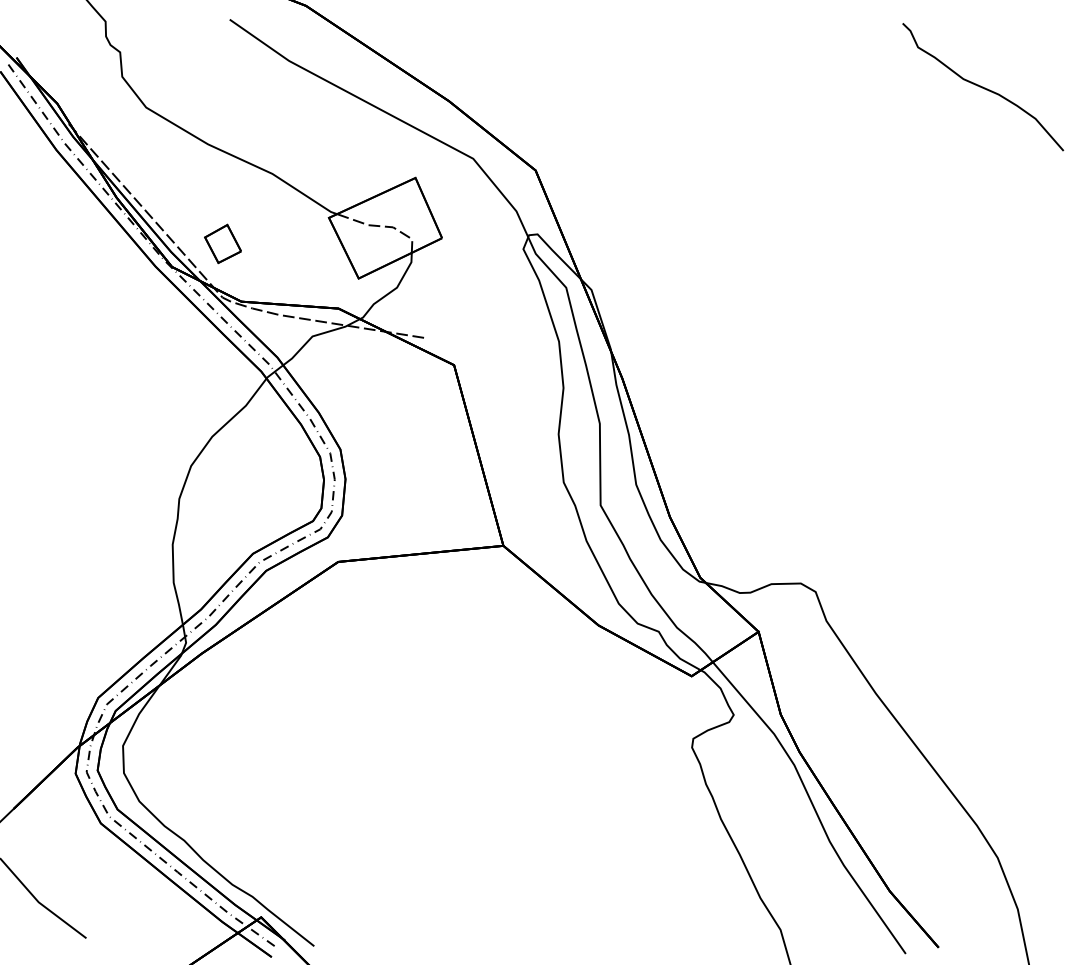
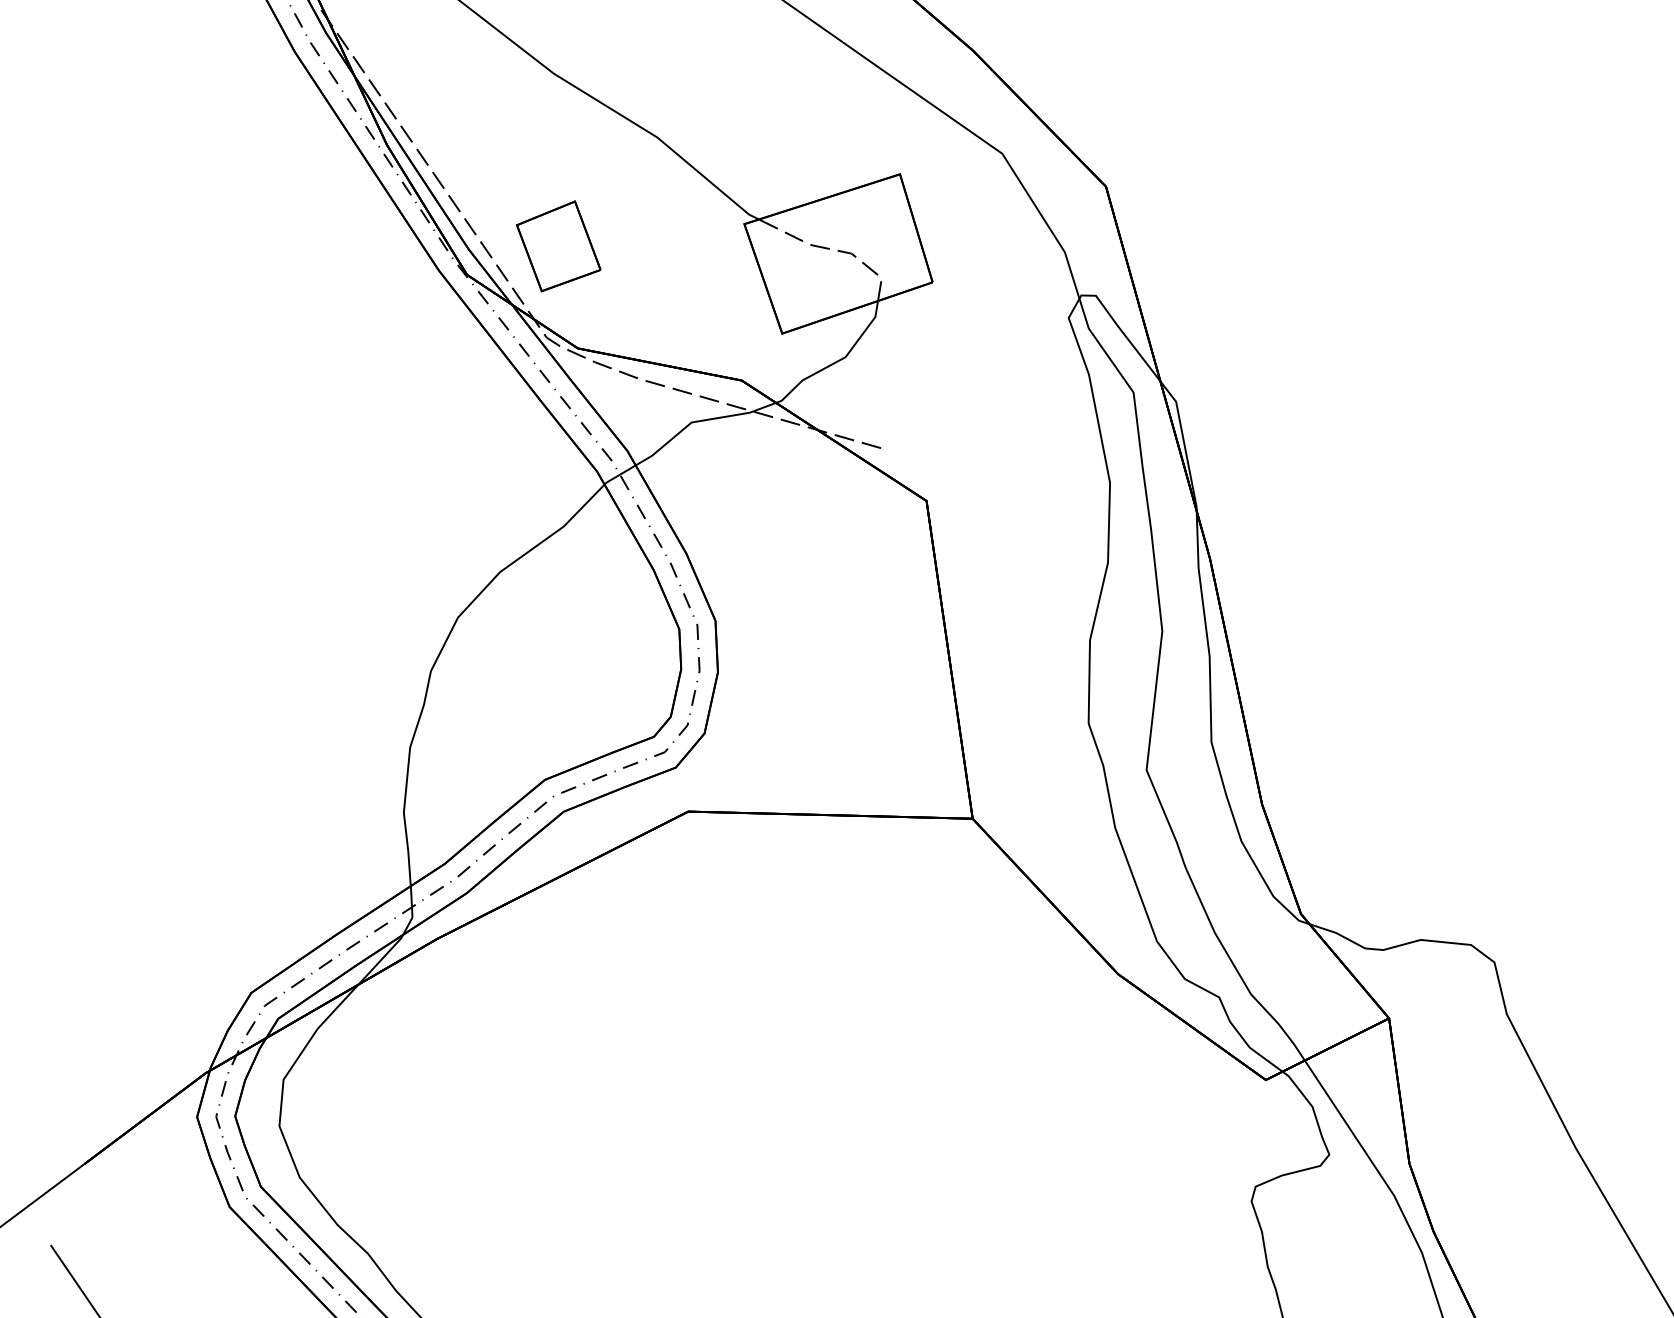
part: (222, 243) -> (557, 245), size x1.43

